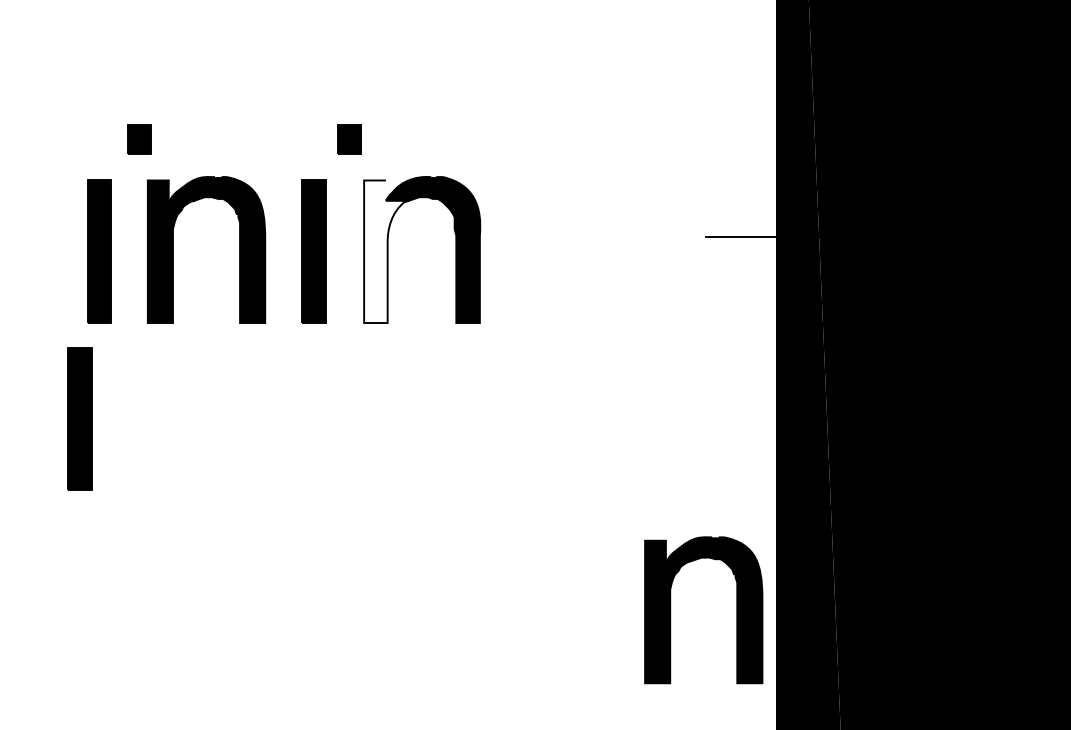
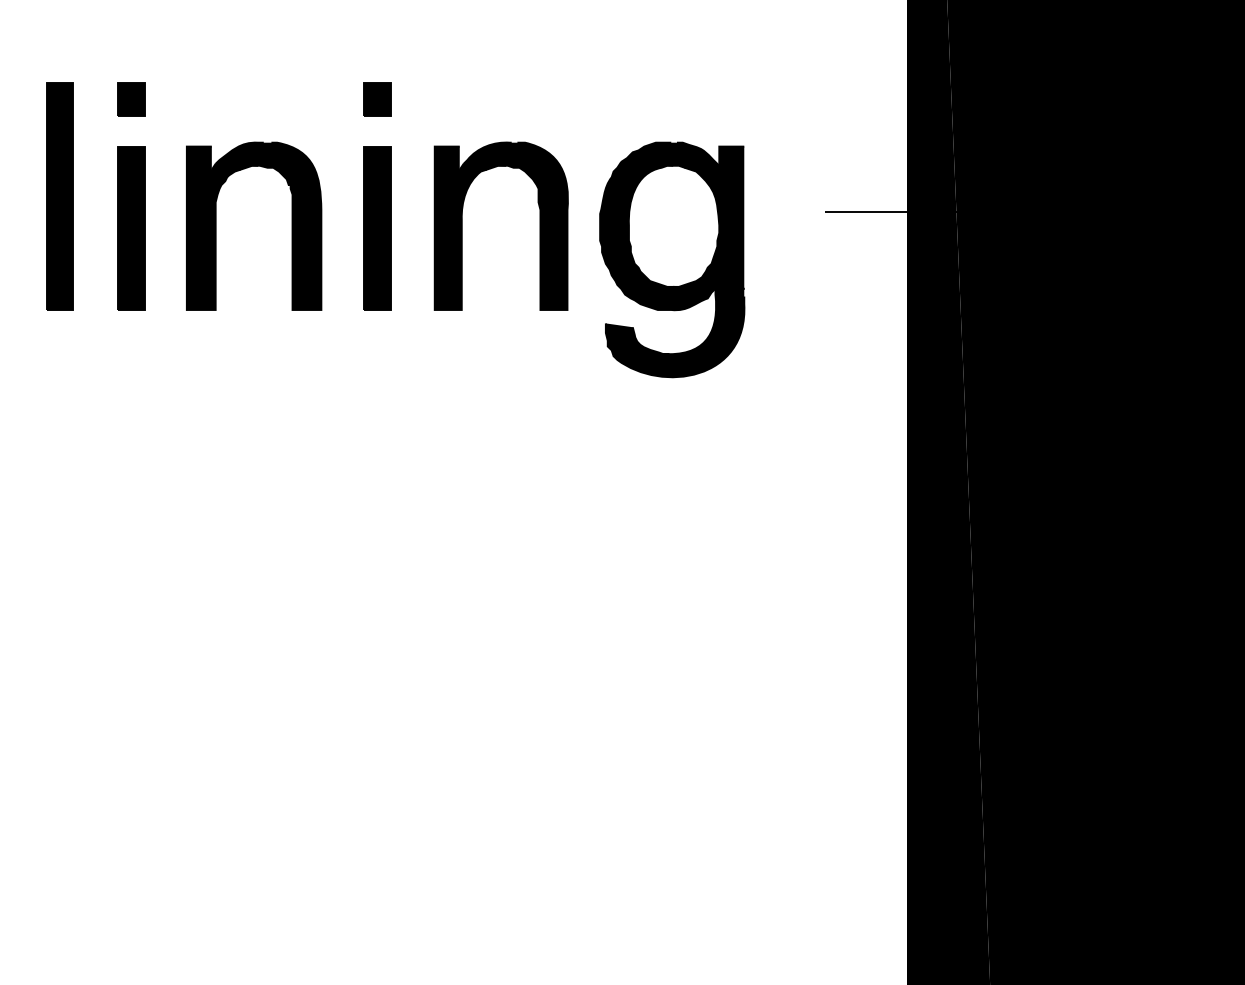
part: (139, 139) -> (131, 99), moved
part: (349, 139) -> (377, 99), moved
part: (36, 224) -> (59, 196), added
fill: (386, 251) -> (460, 227), added
part: (571, 278) -> (672, 259), added
part: (80, 419) -> (109, 420), removed
part: (736, 609) -> (861, 638), removed

